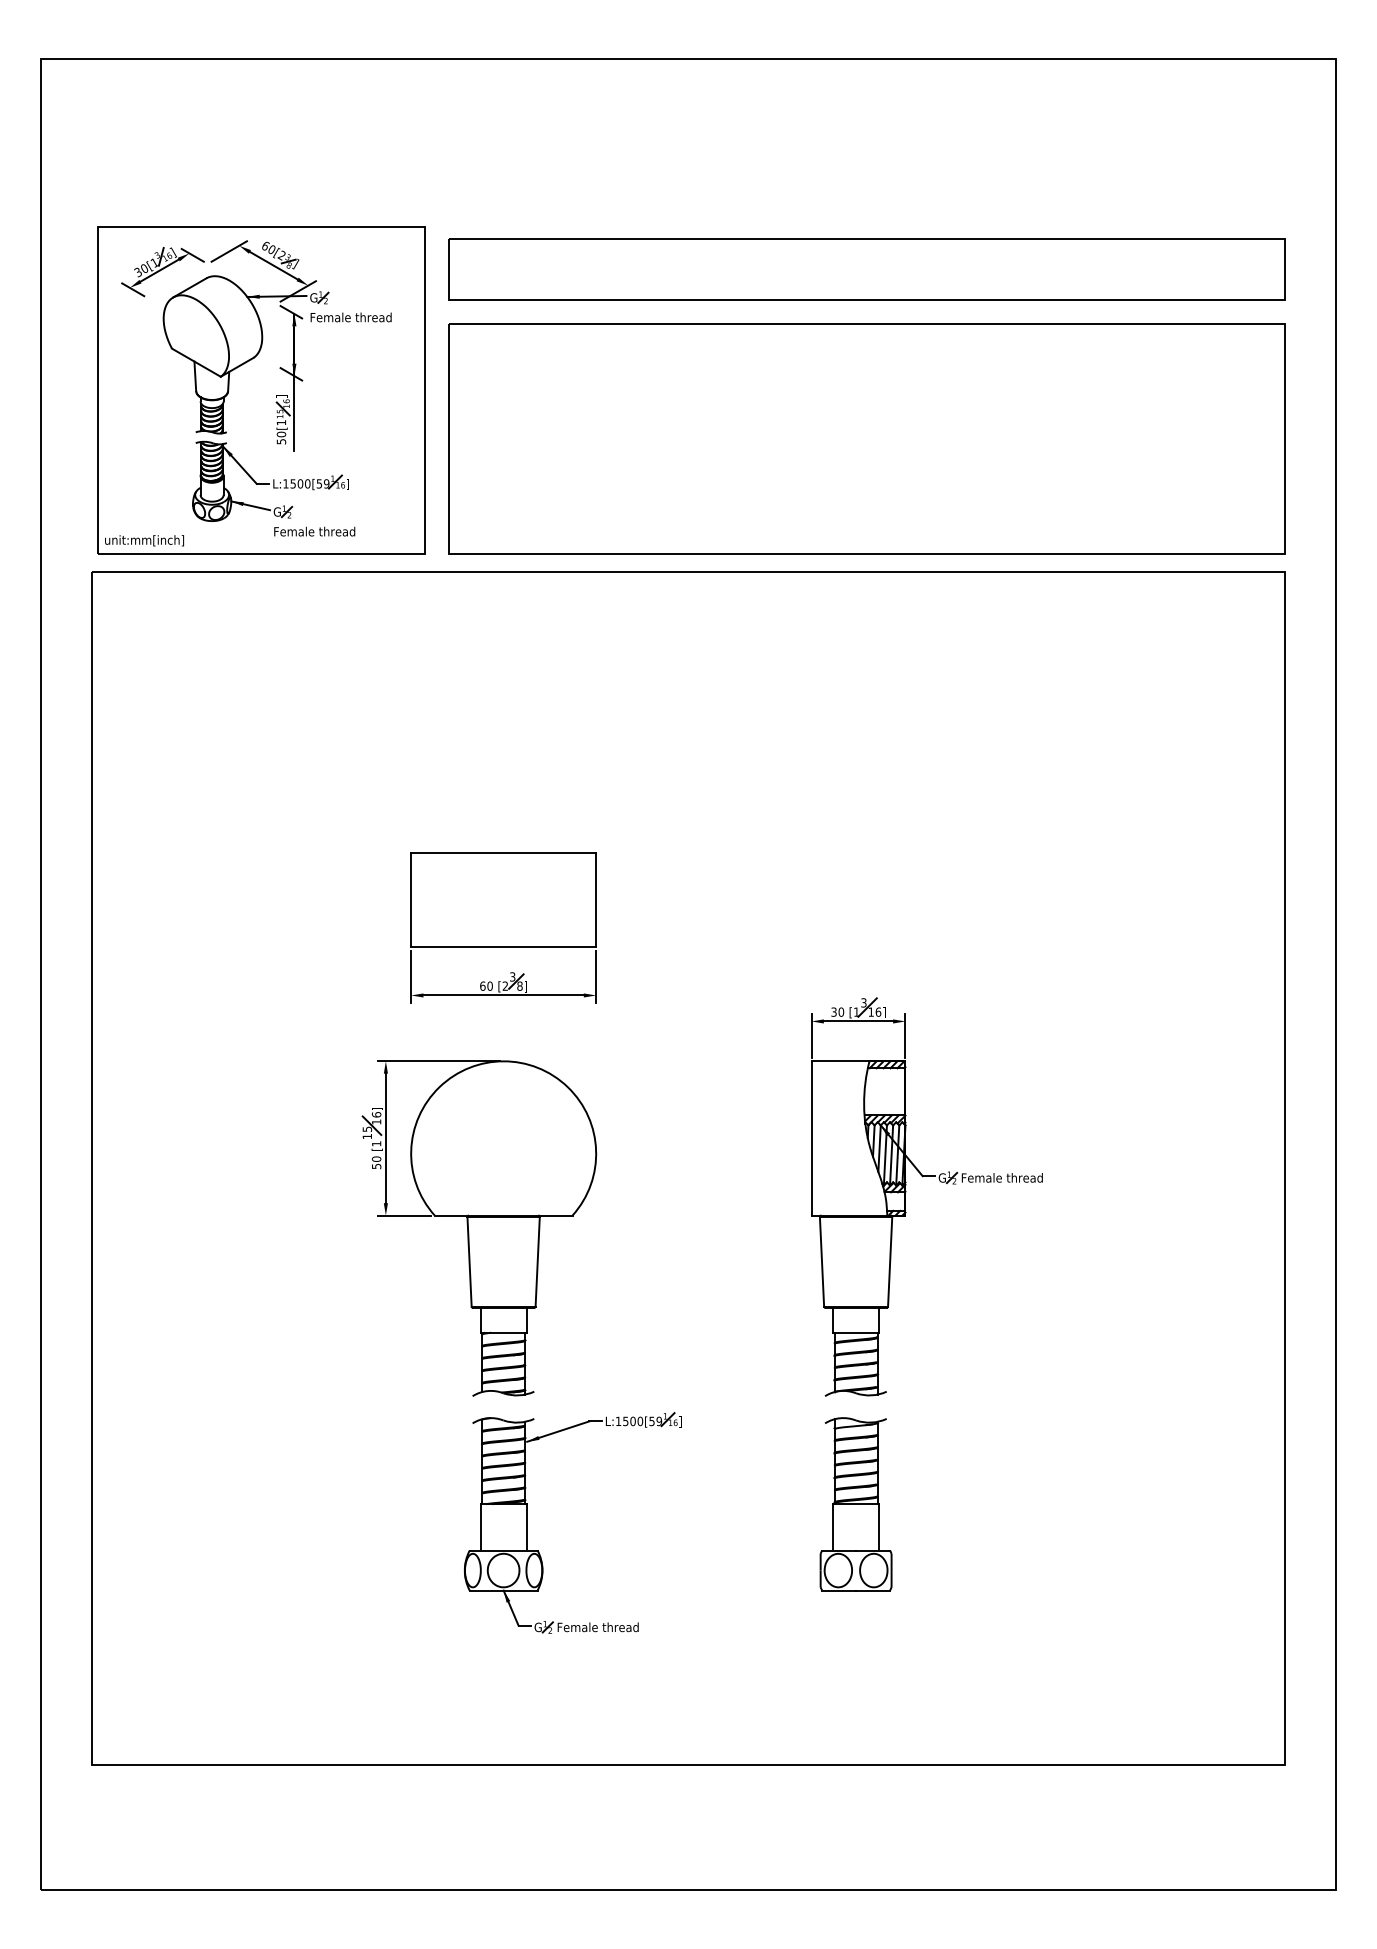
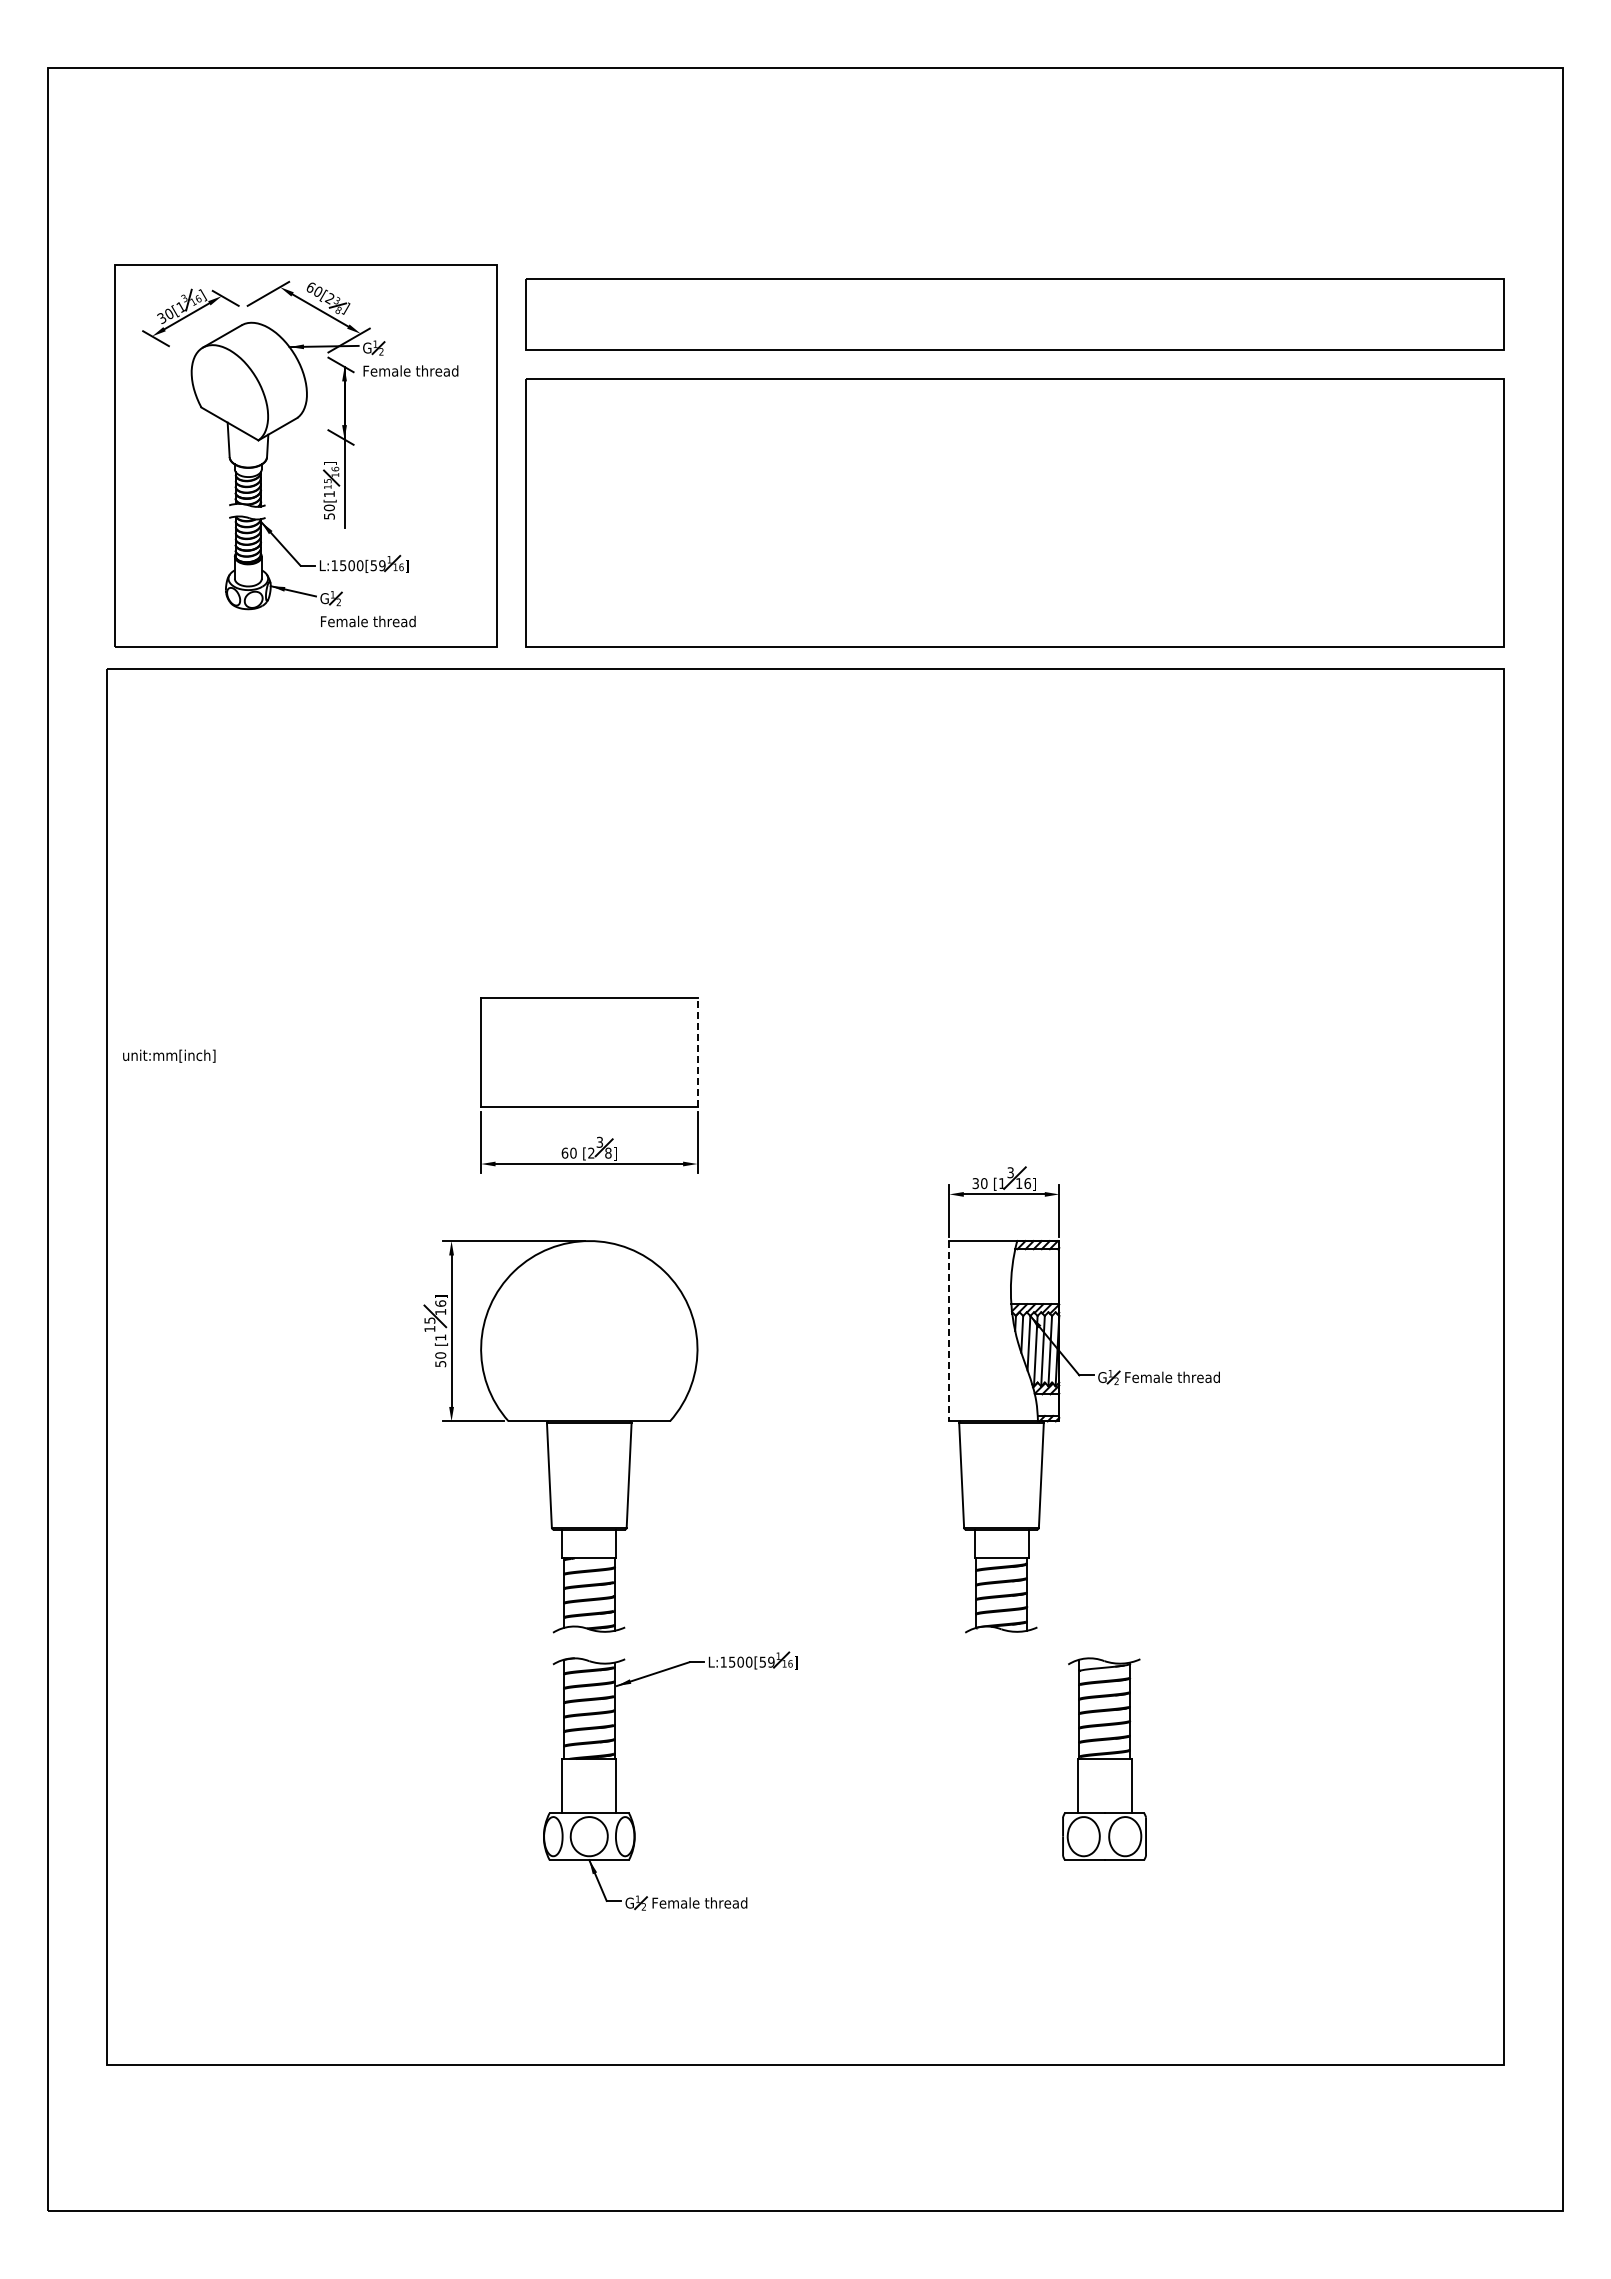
text: (144, 540) -> (169, 1055), moved
line: (596, 900) -> (697, 1052), solid -> dashed
line: (811, 1138) -> (949, 1331), solid -> dashed
part: (856, 1503) -> (1104, 1758), moved

